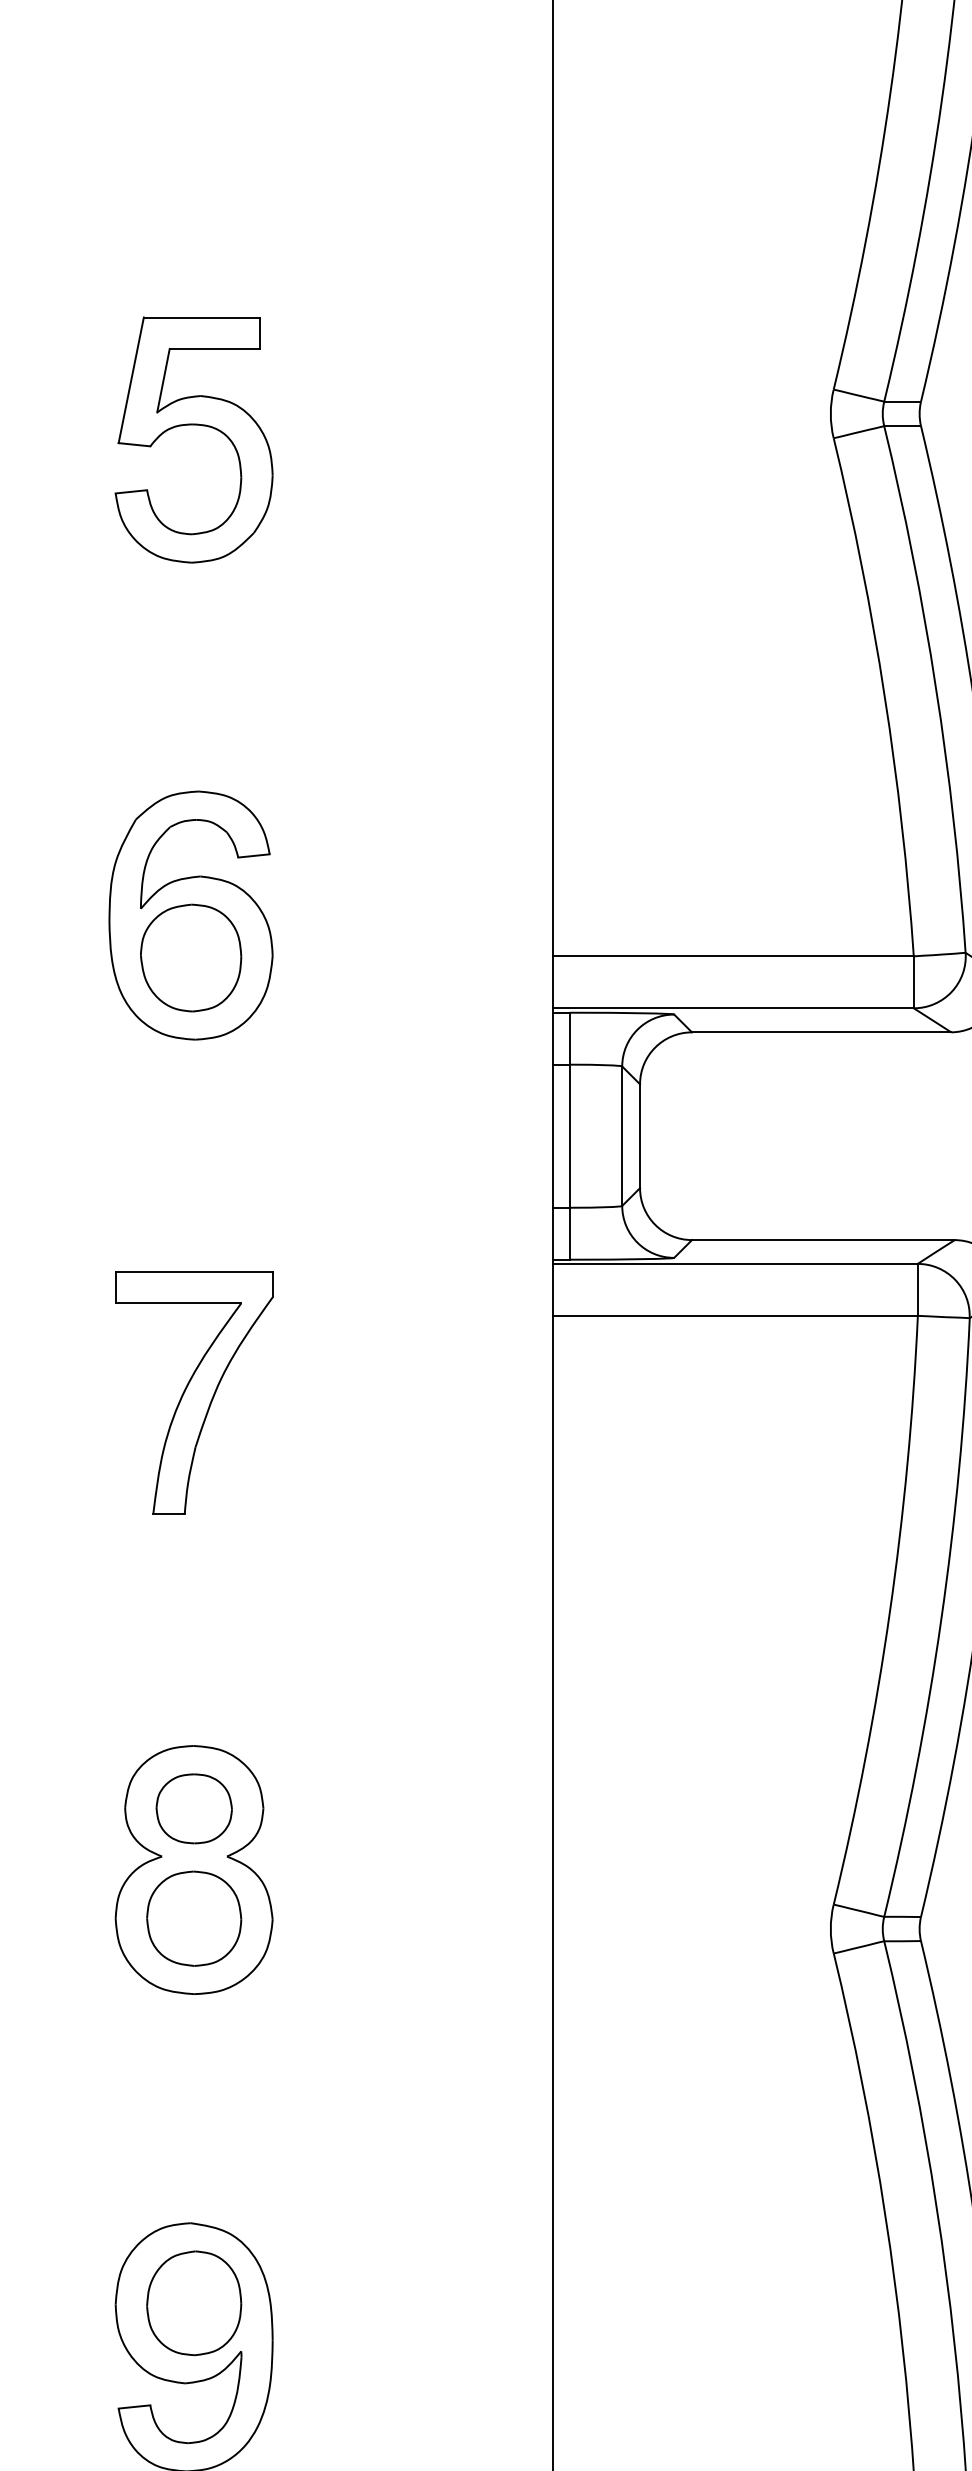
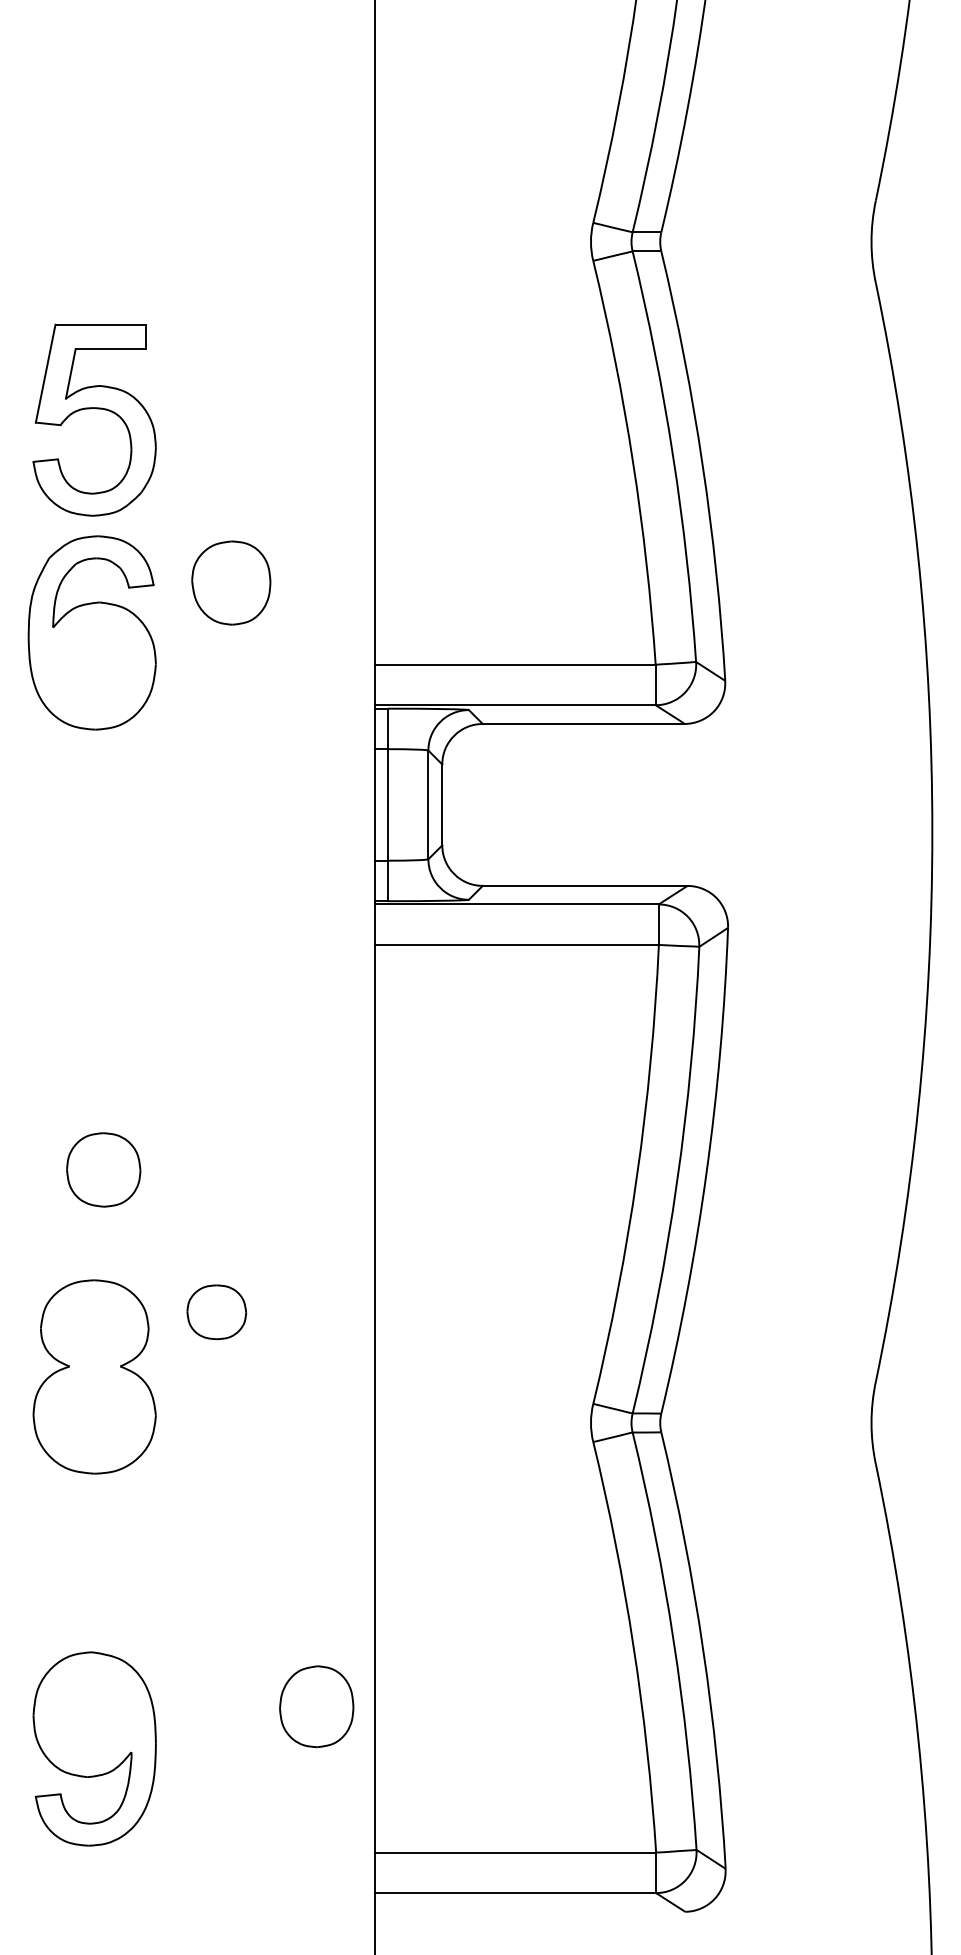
part: (196, 426) -> (96, 409), moved
part: (191, 957) -> (231, 582), moved
part: (193, 1392) -> (94, 1004), removed
part: (193, 1809) -> (216, 1312), moved
part: (193, 1918) -> (103, 1169), moved
part: (193, 2303) -> (316, 1706), moved

